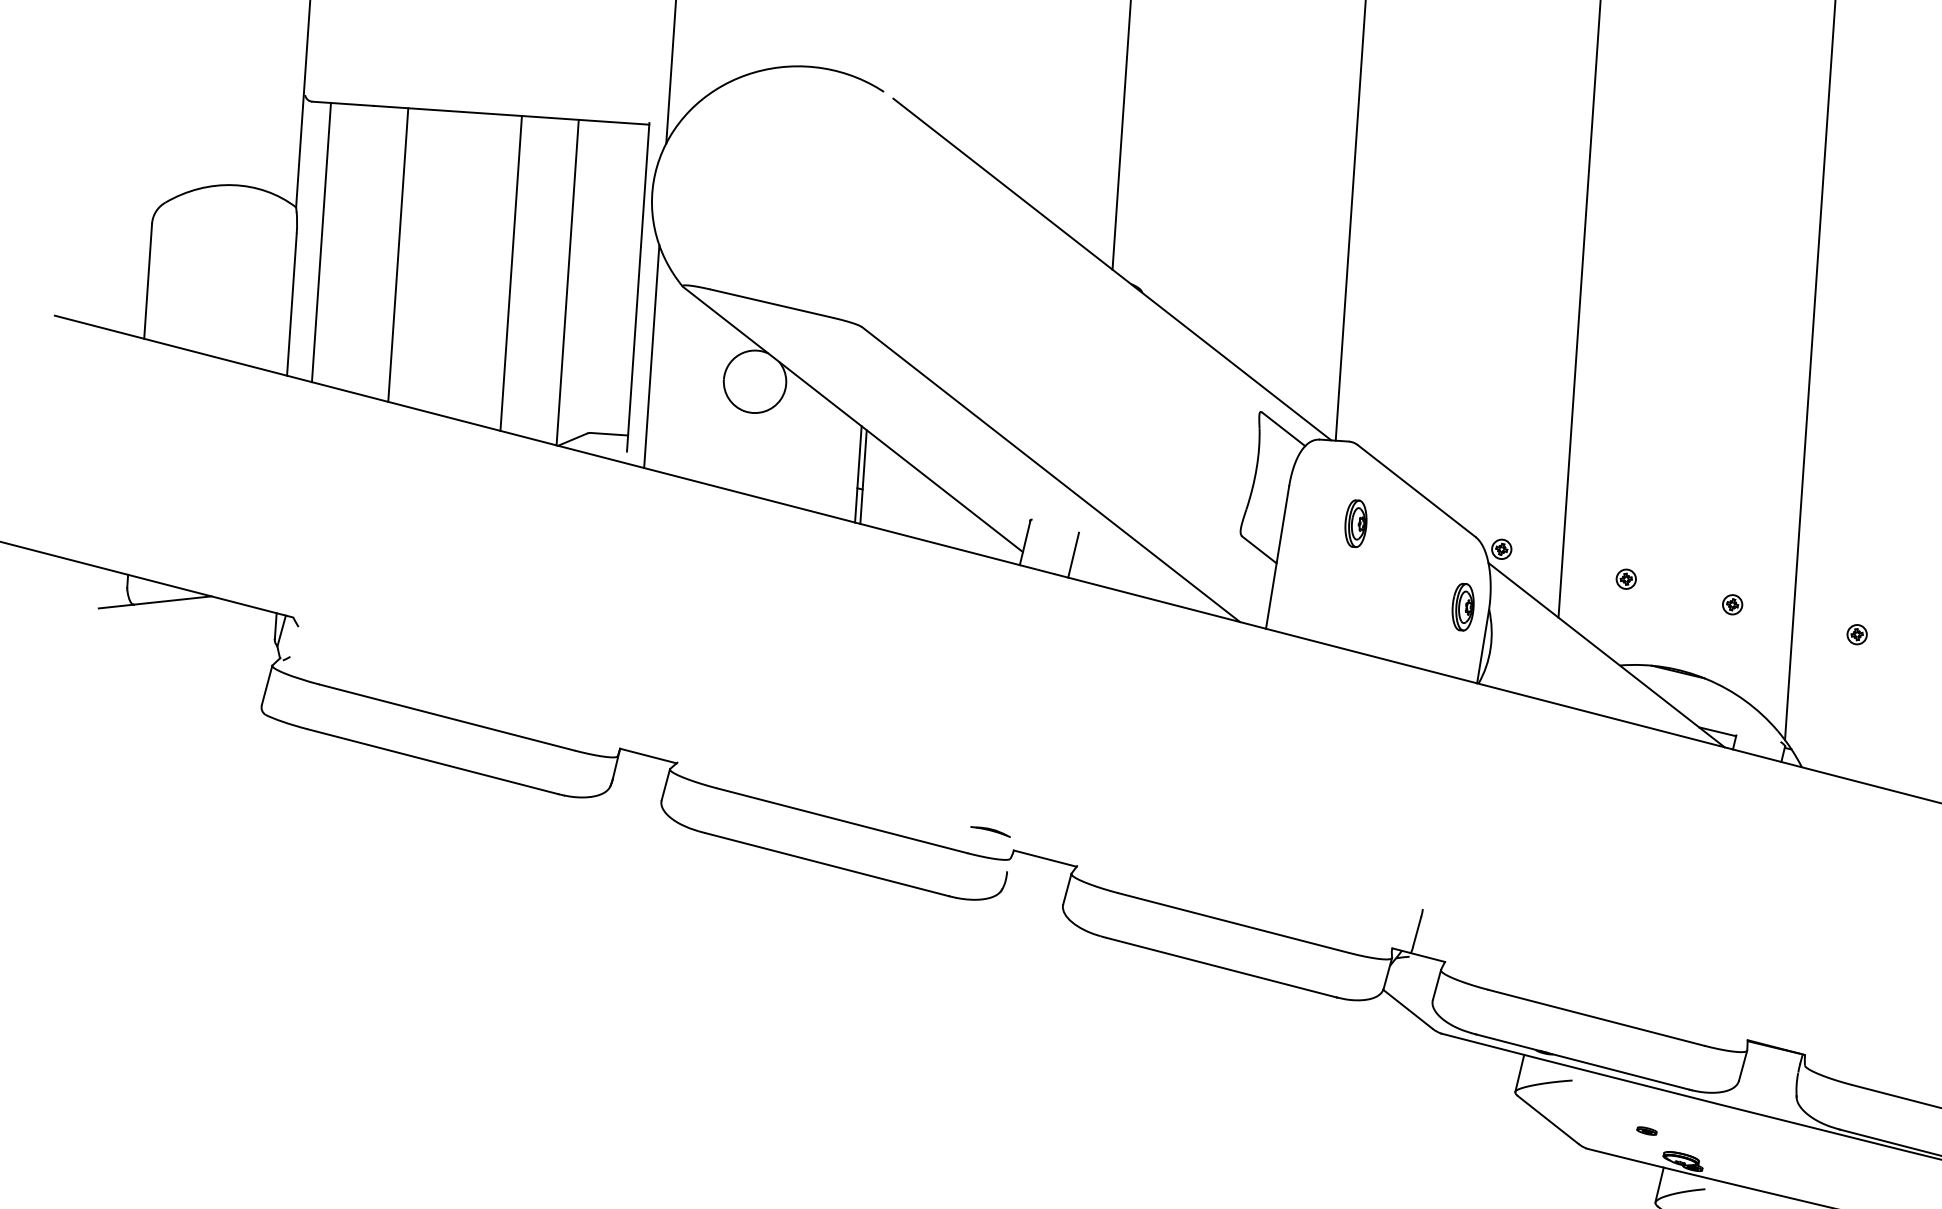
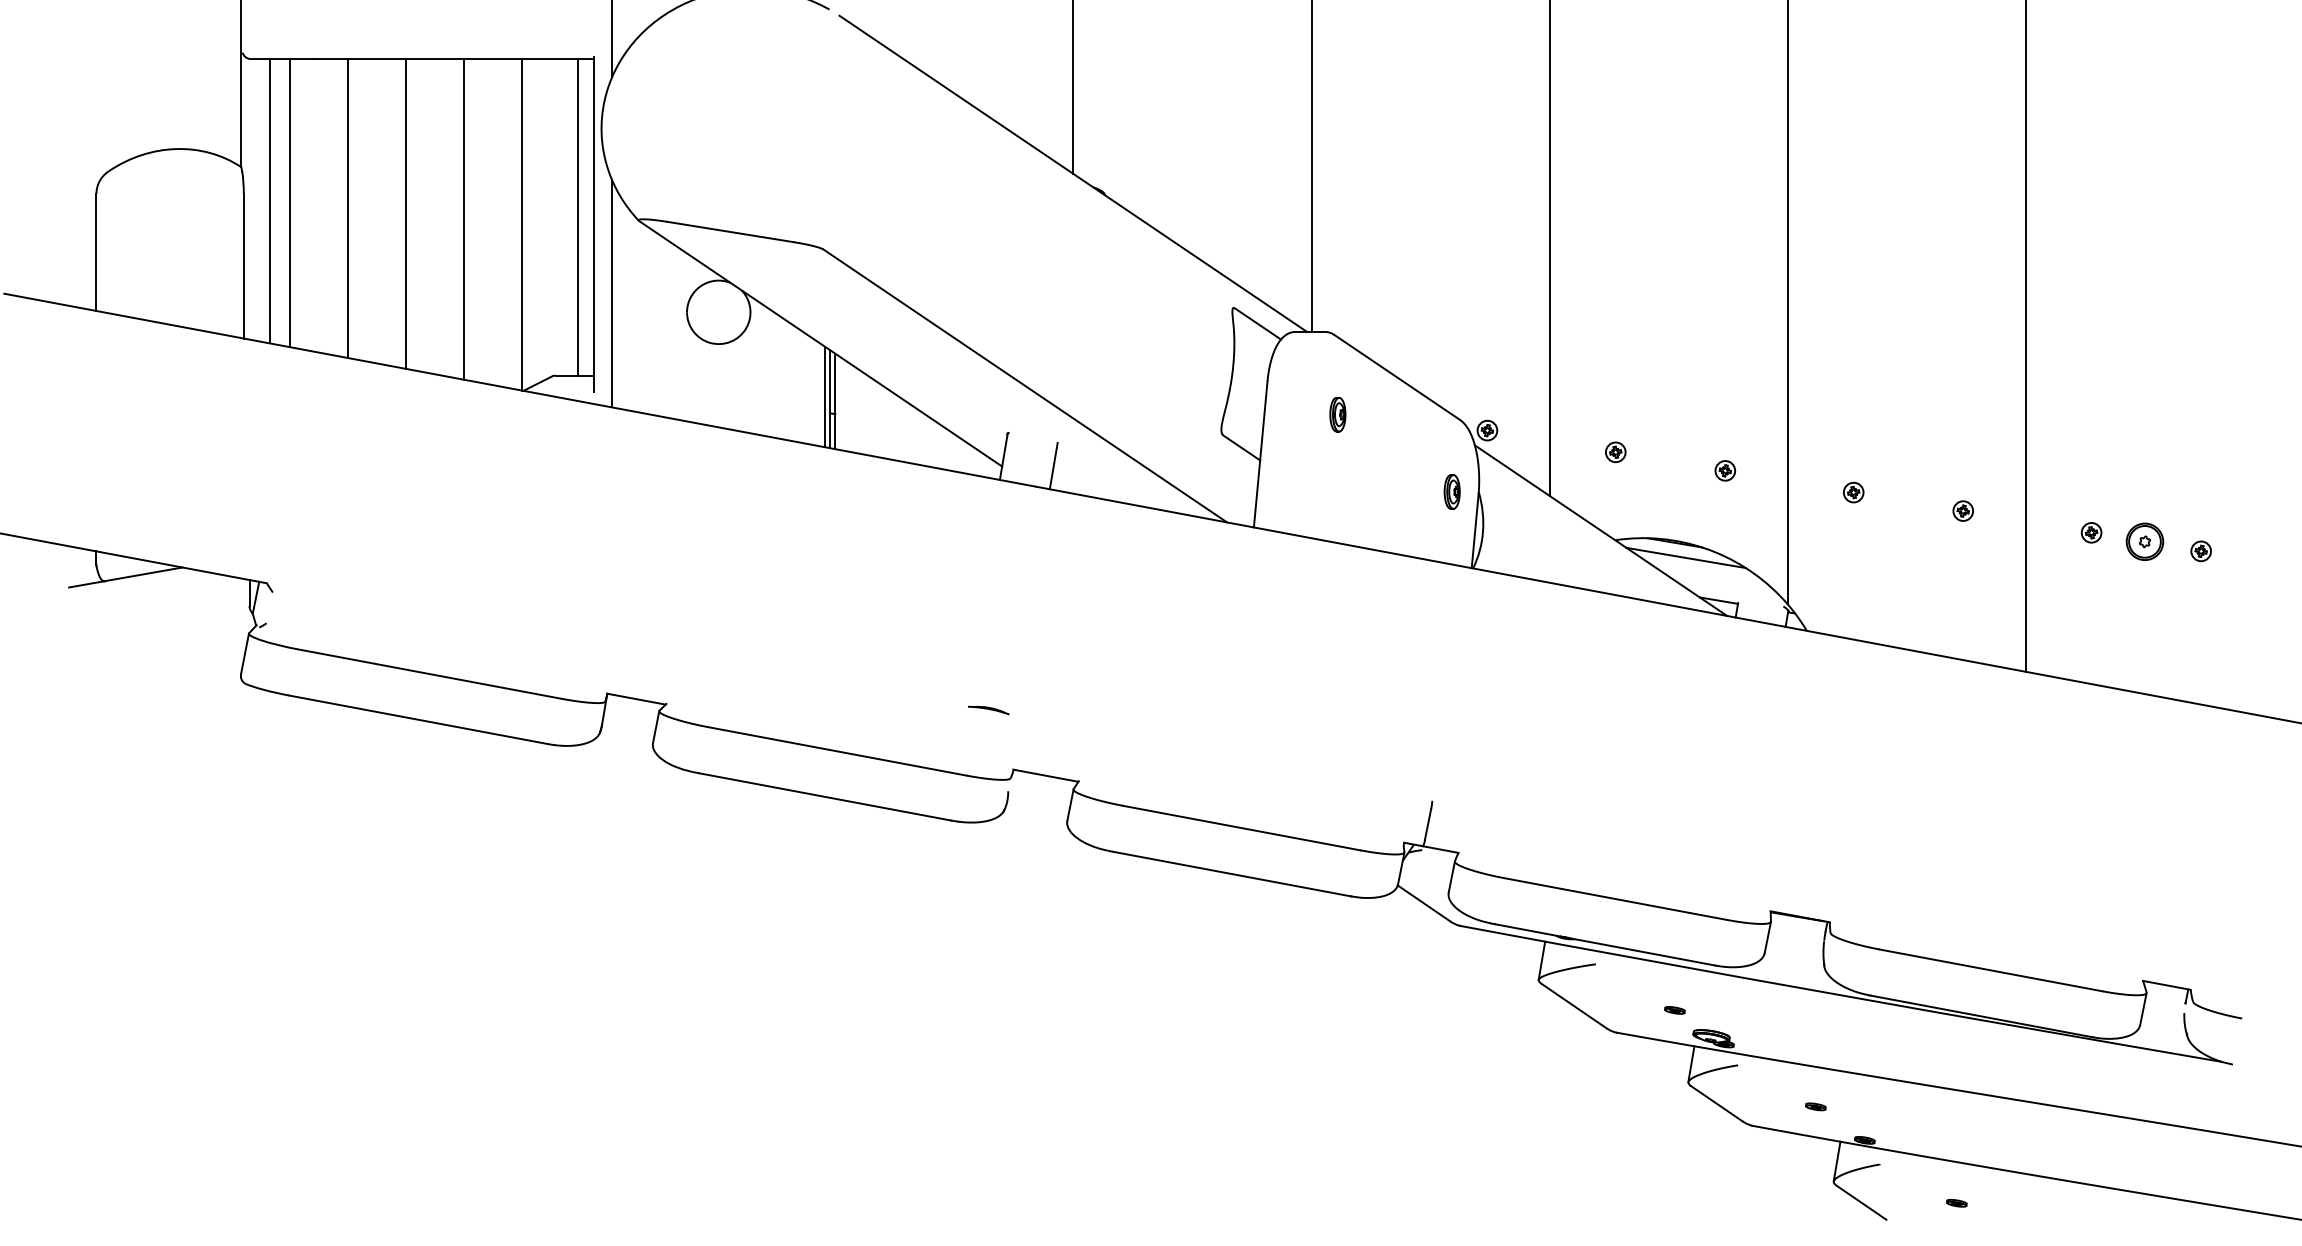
line: (341, 245) -> (290, 202), added
line: (455, 263) -> (406, 213), added
line: (623, 278) -> (578, 216), added
line: (854, 471) -> (825, 396), added
part: (1355, 523) -> (1337, 414), size x0.71
part: (1462, 606) -> (1451, 491), size x0.71
line: (1687, 687) -> (1685, 557), added
part: (990, 831) -> (988, 710), moved

